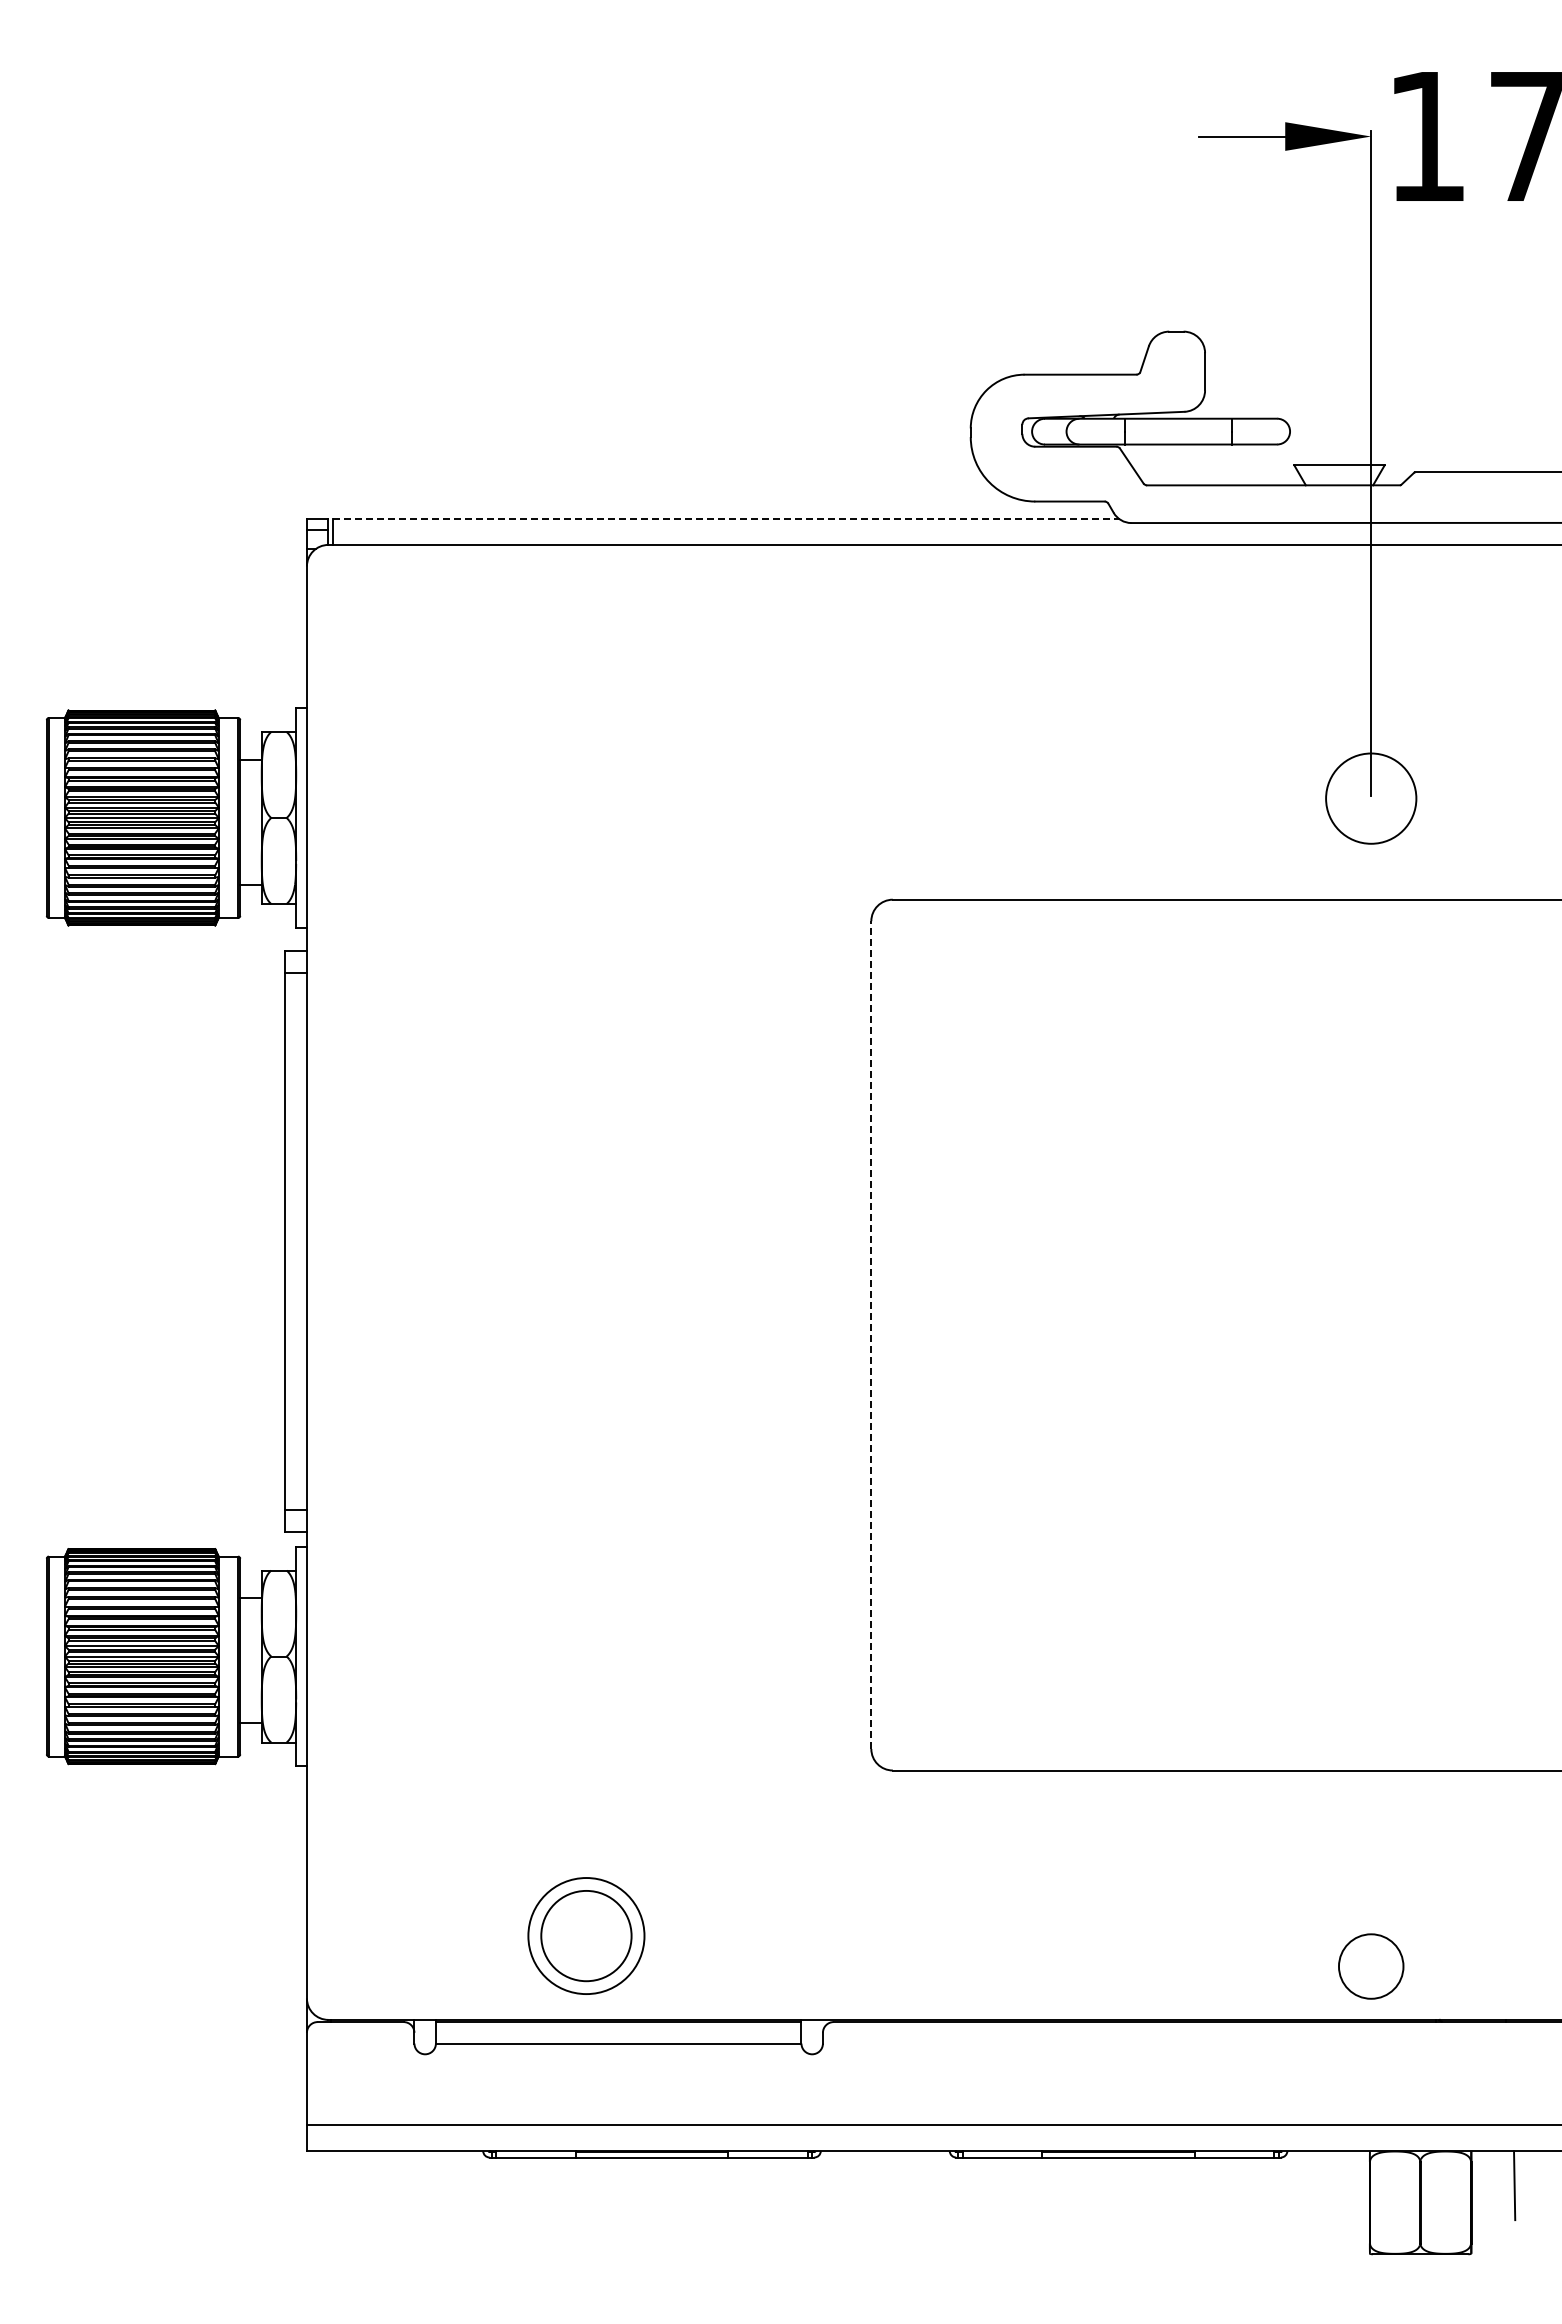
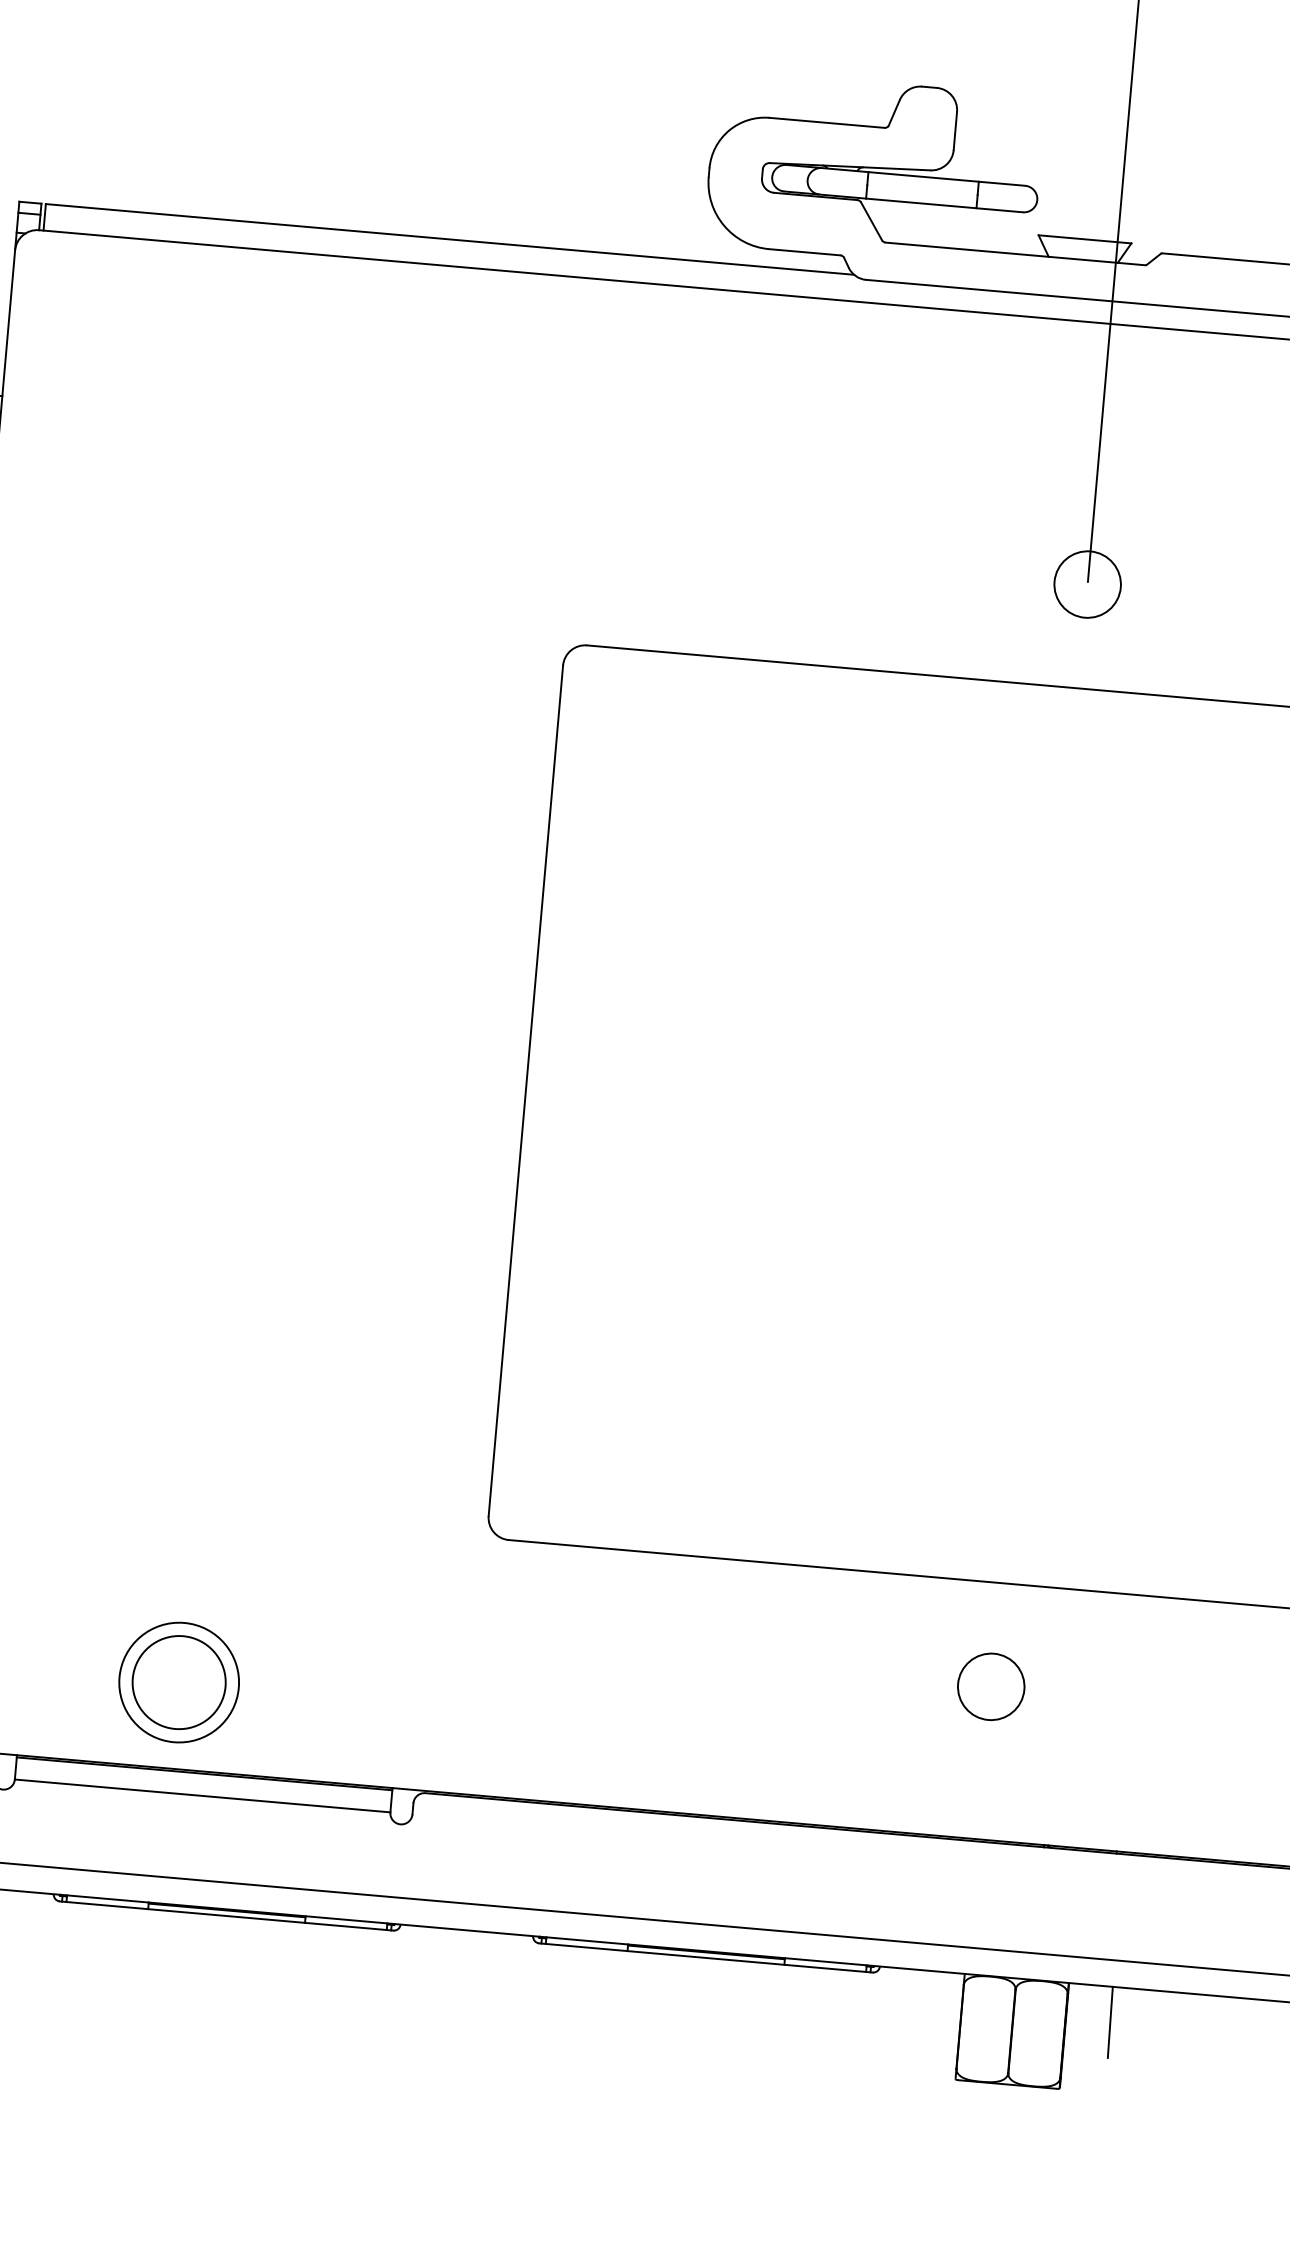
line: (726, 519) -> (450, 239), dashed -> solid
circle: (1370, 798) -> (1086, 584), size x0.71
line: (871, 1335) -> (526, 1091), dashed -> solid
circle: (1371, 1966) -> (991, 1686), moved

